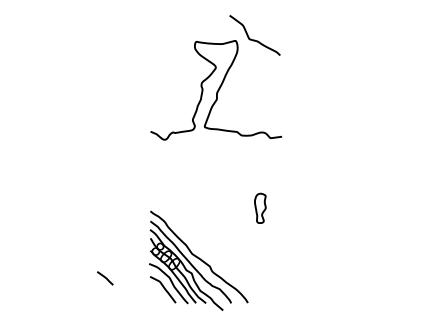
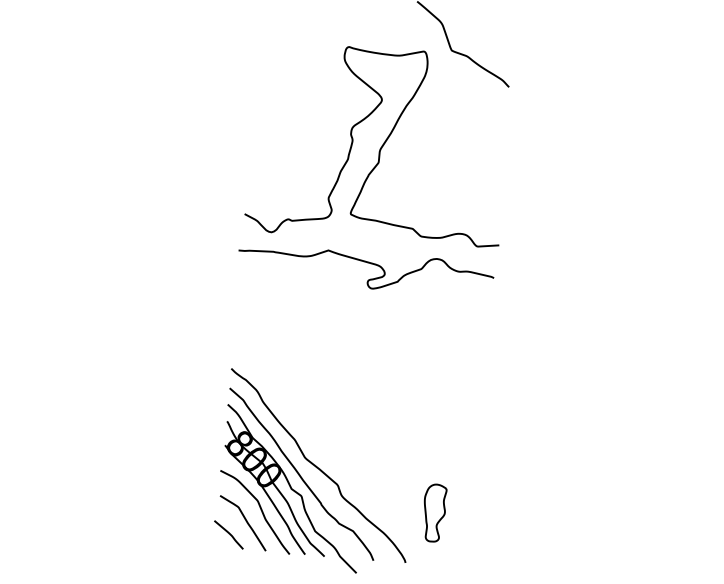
curve: (216, 152) -> (369, 265), added
part: (260, 207) -> (434, 511), moved
curve: (105, 278) -> (229, 535), moved

